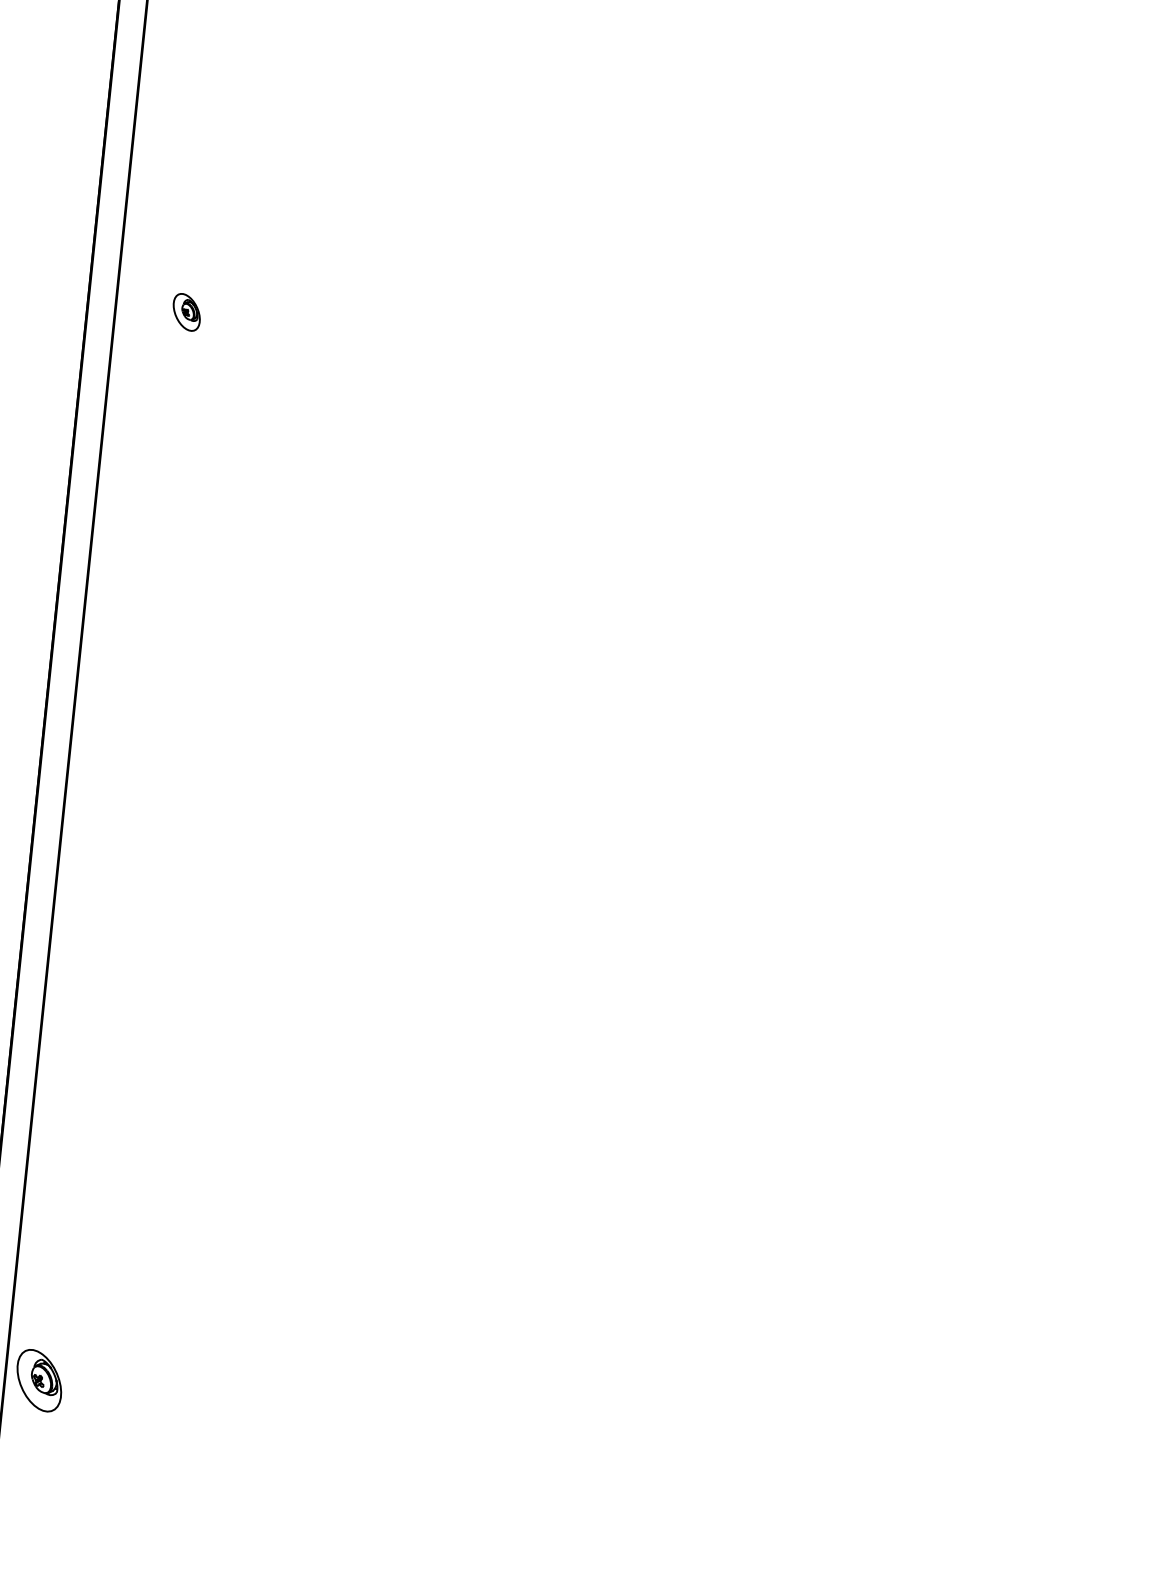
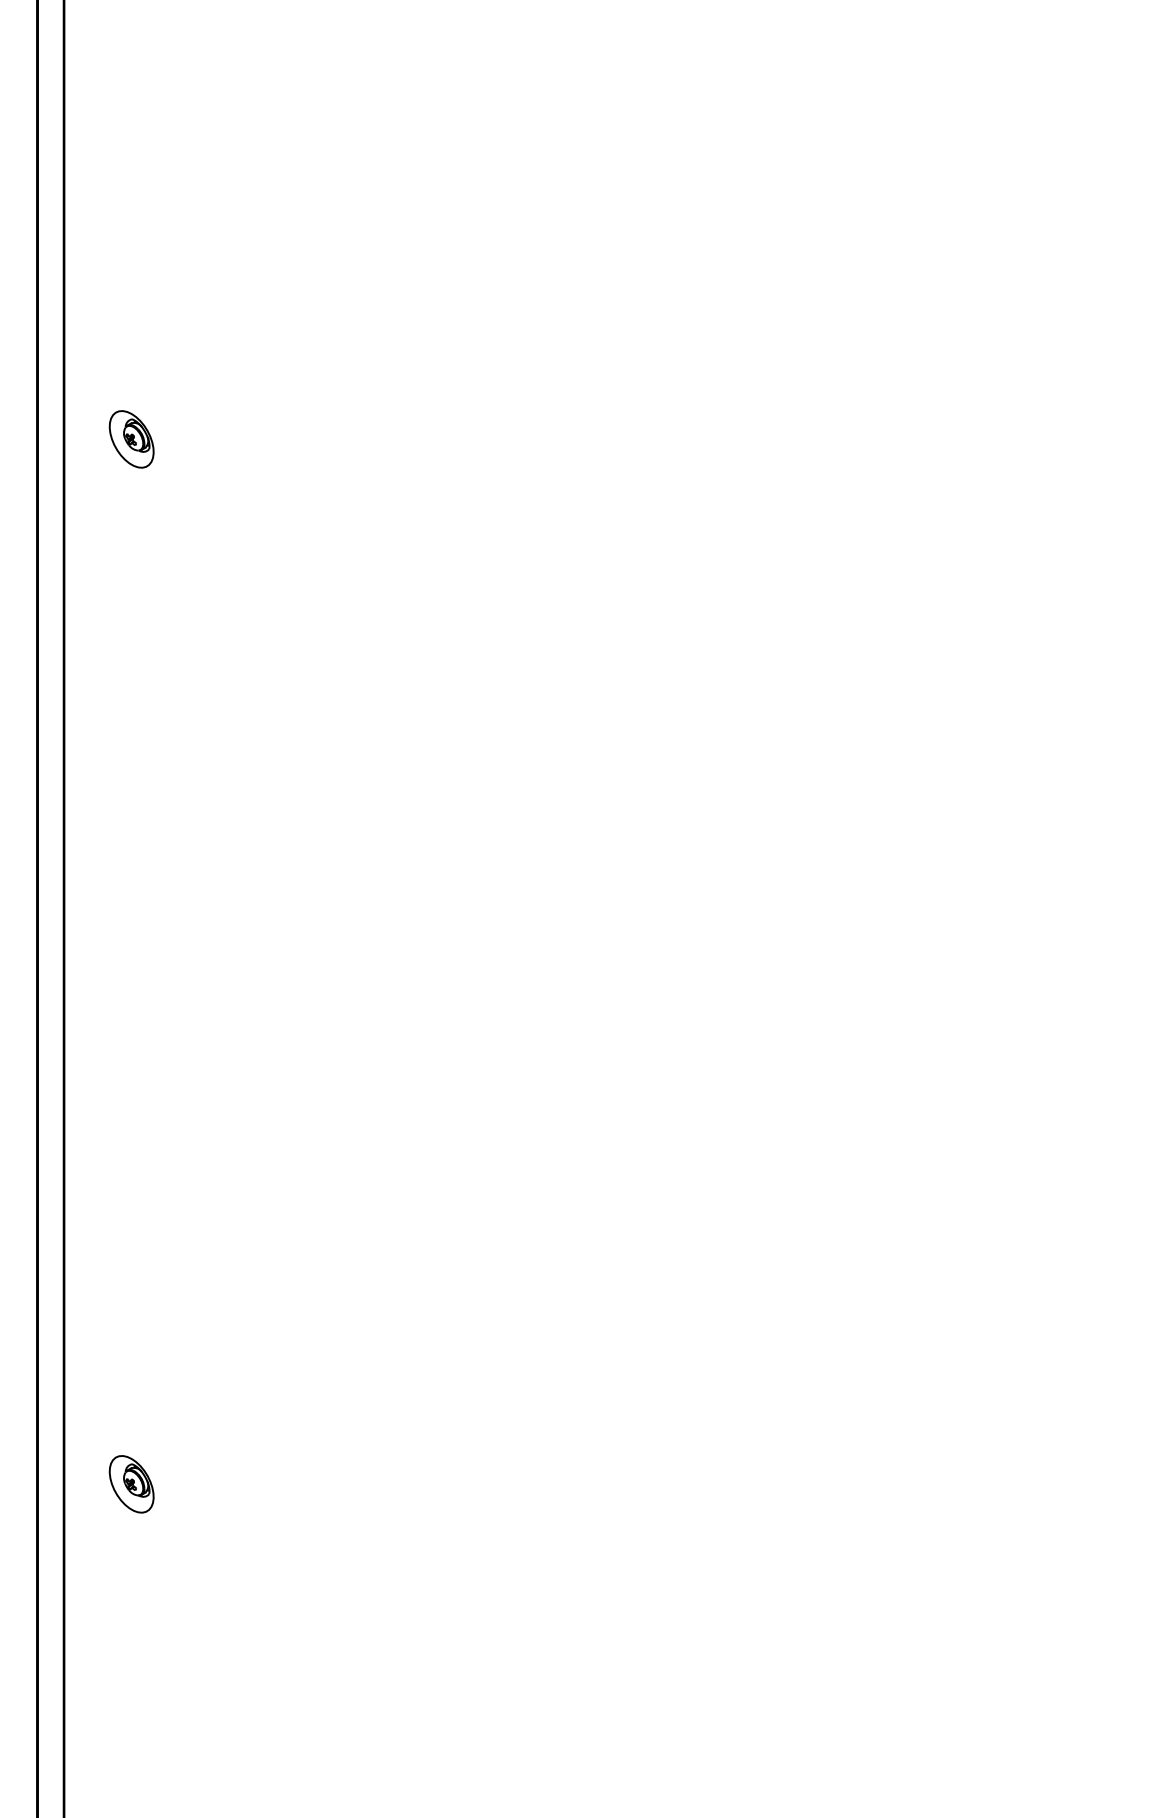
part: (186, 312) -> (131, 439), size x1.67
part: (39, 1380) -> (131, 1484), moved

